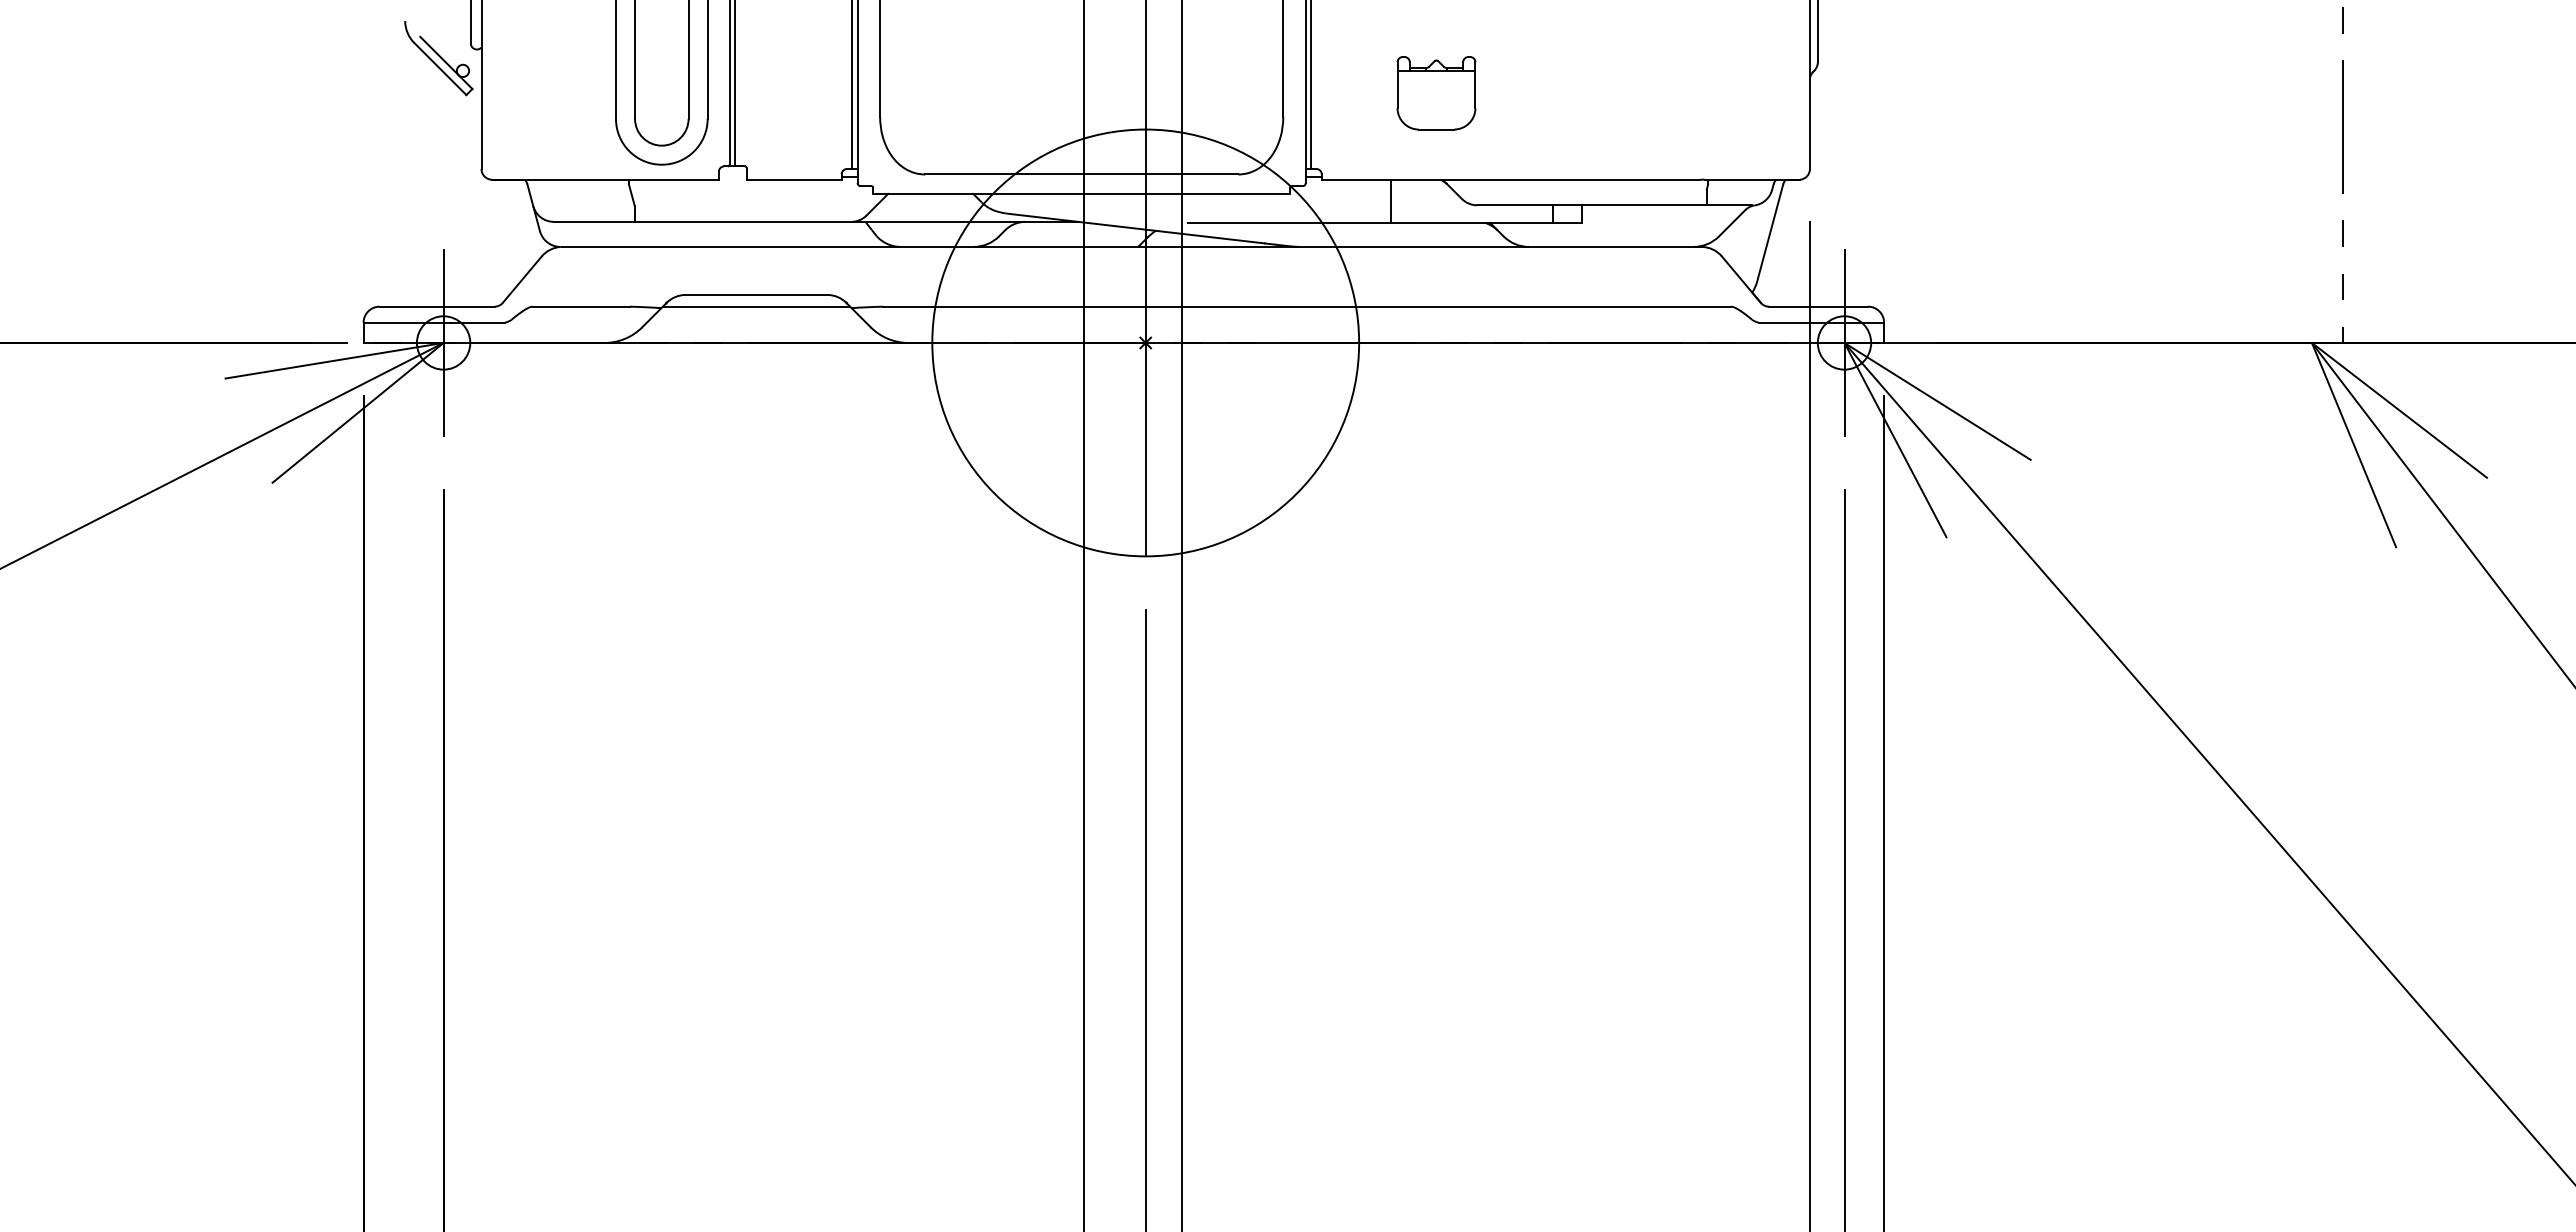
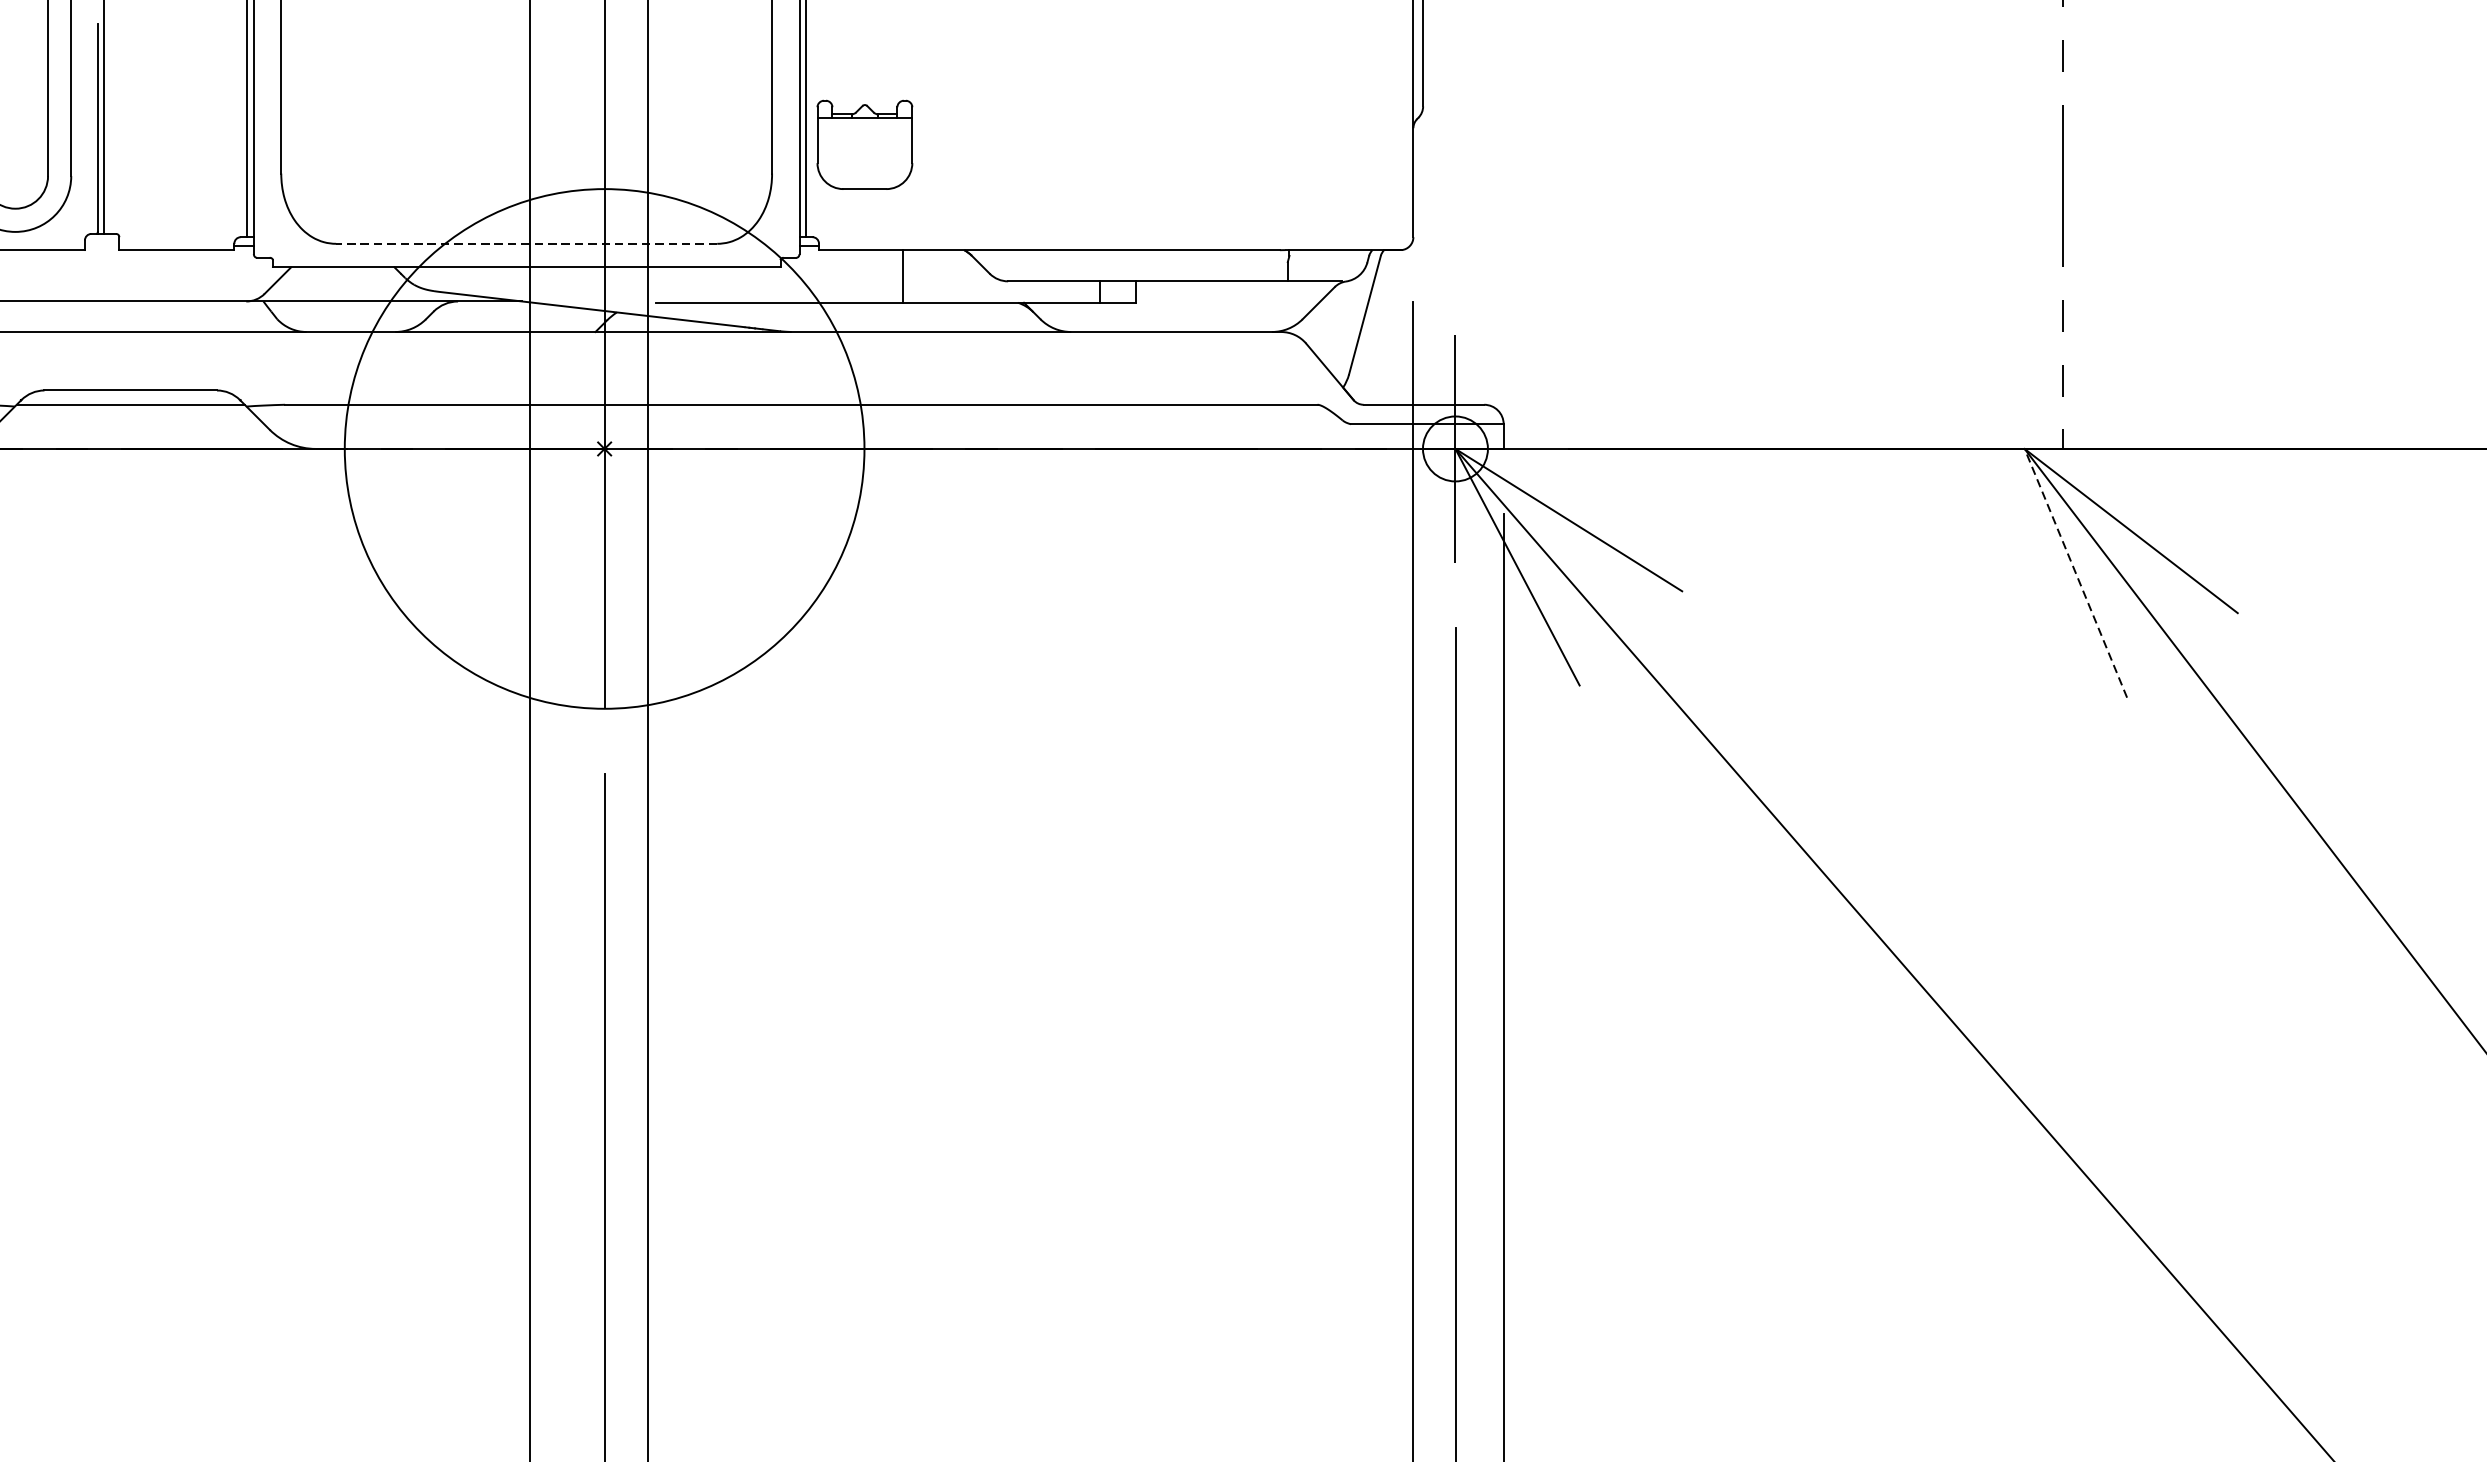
part: (1436, 93) -> (864, 145), moved
line: (1081, 174) -> (526, 243), solid -> dashed
line: (2353, 444) -> (2075, 572), solid -> dashed

